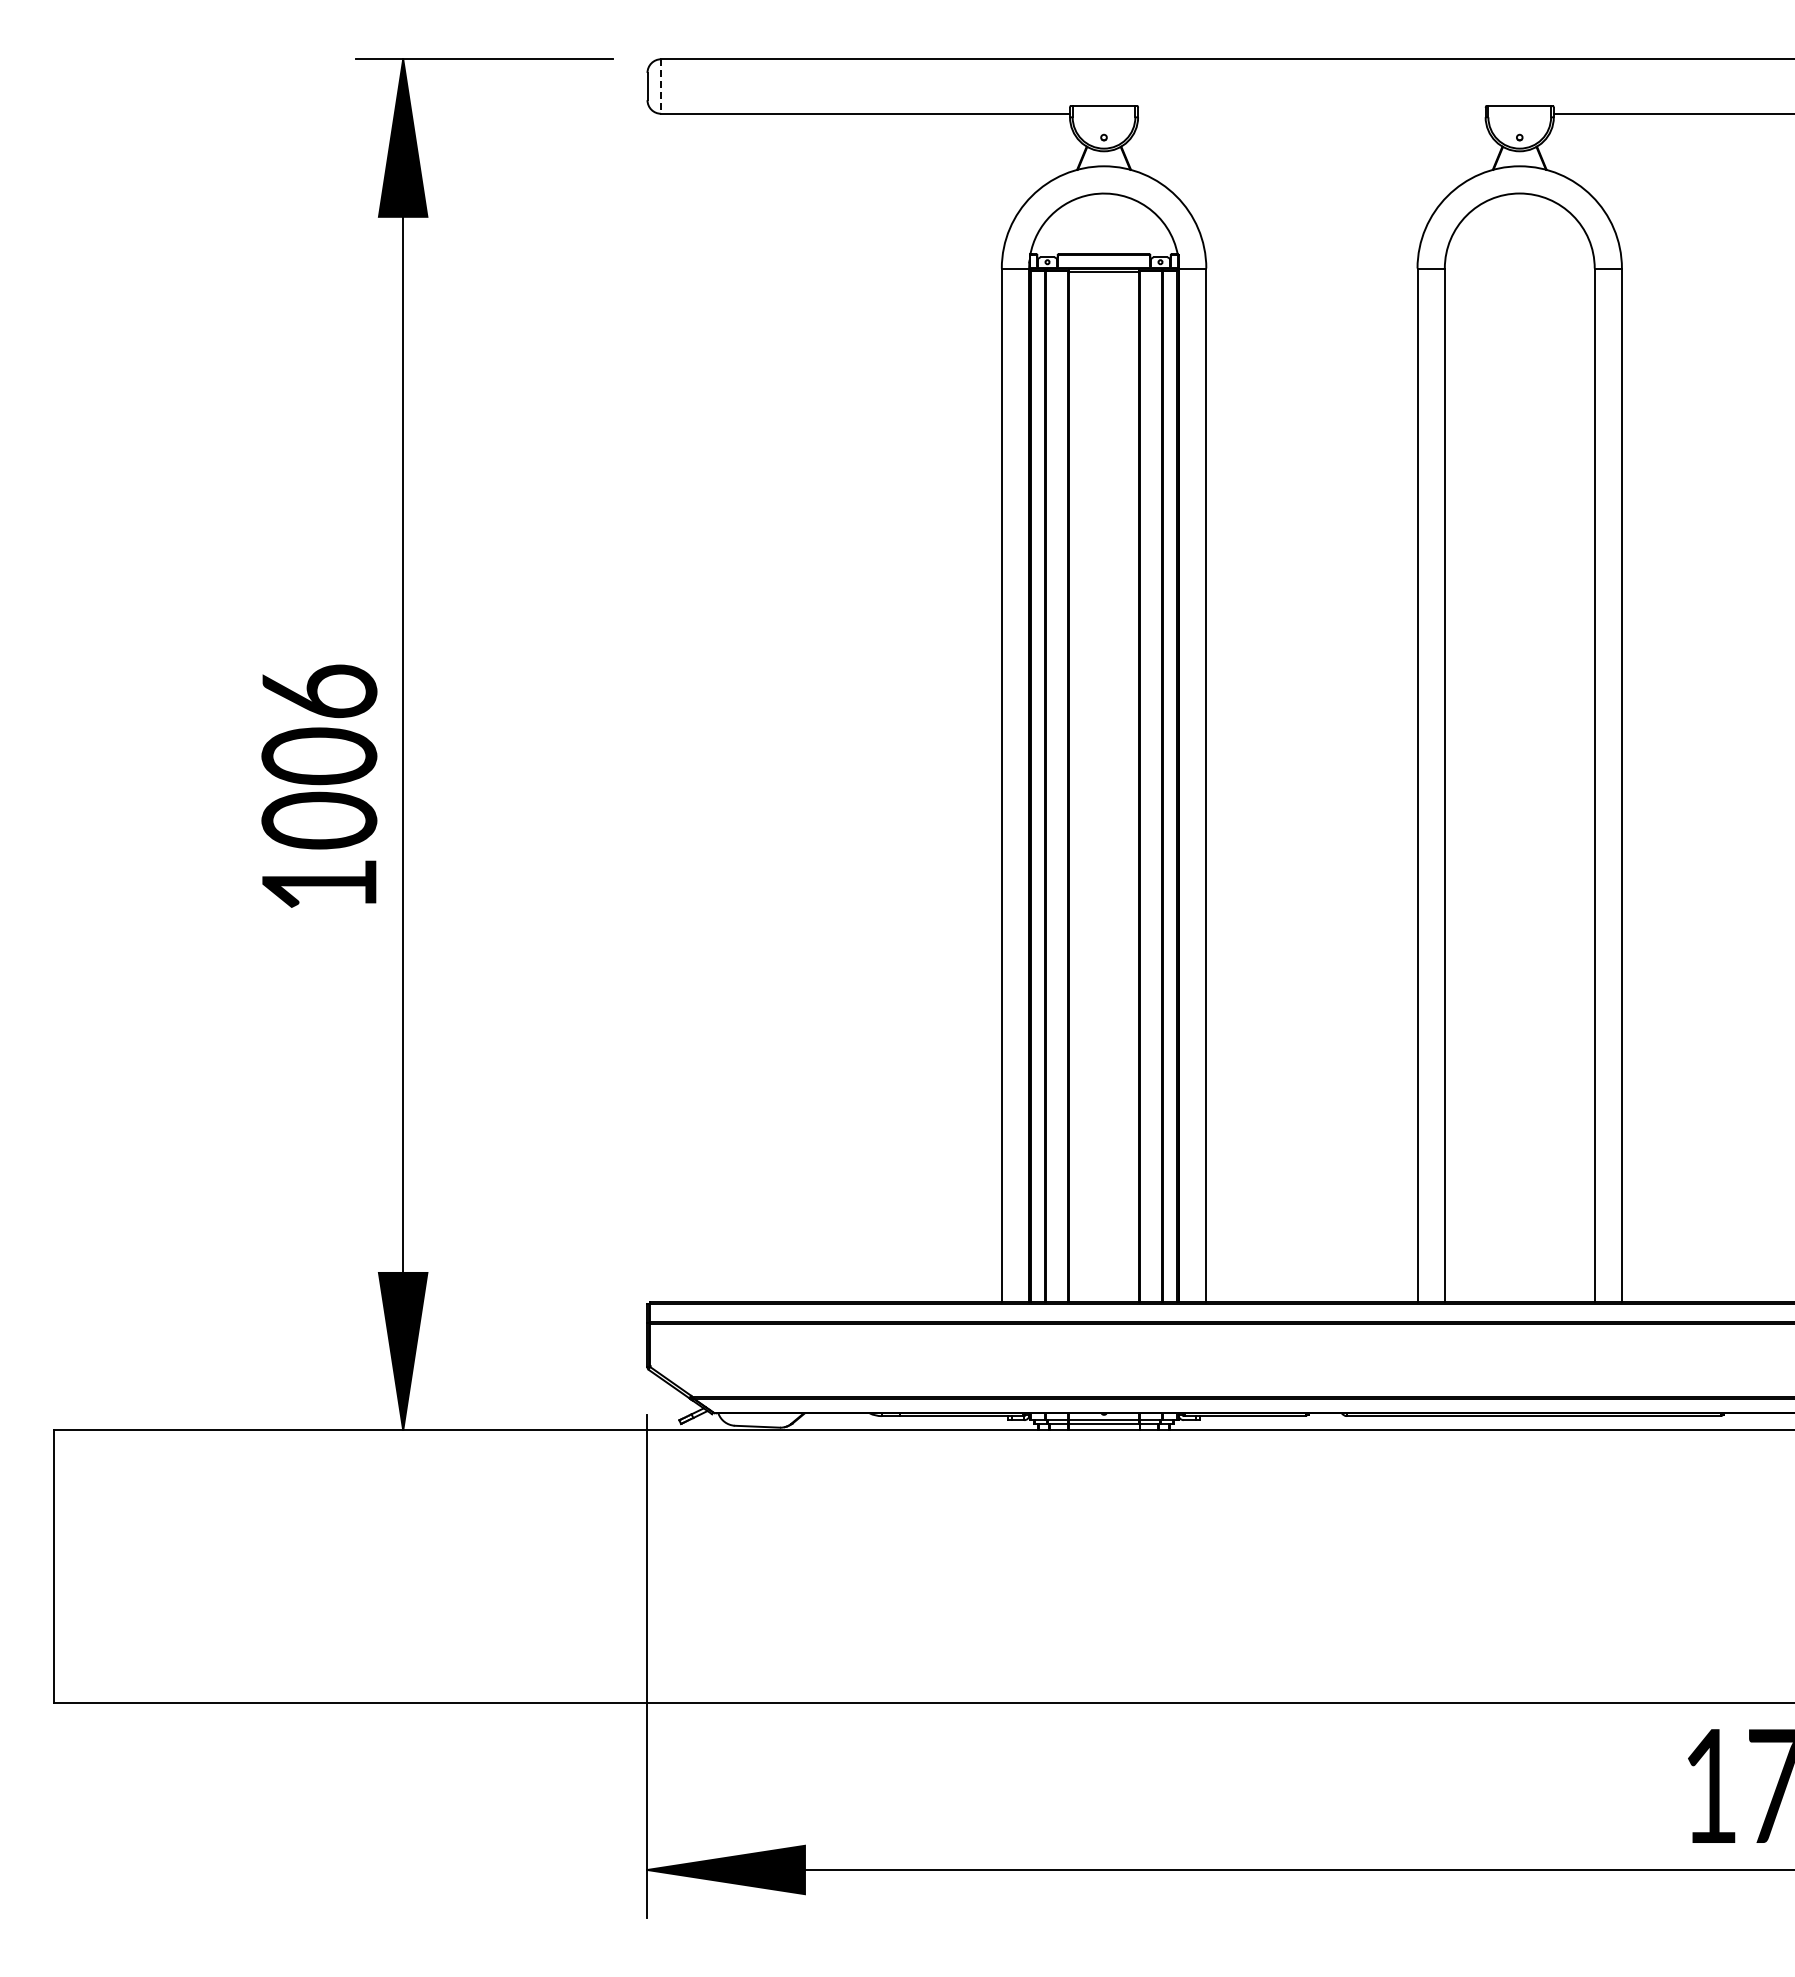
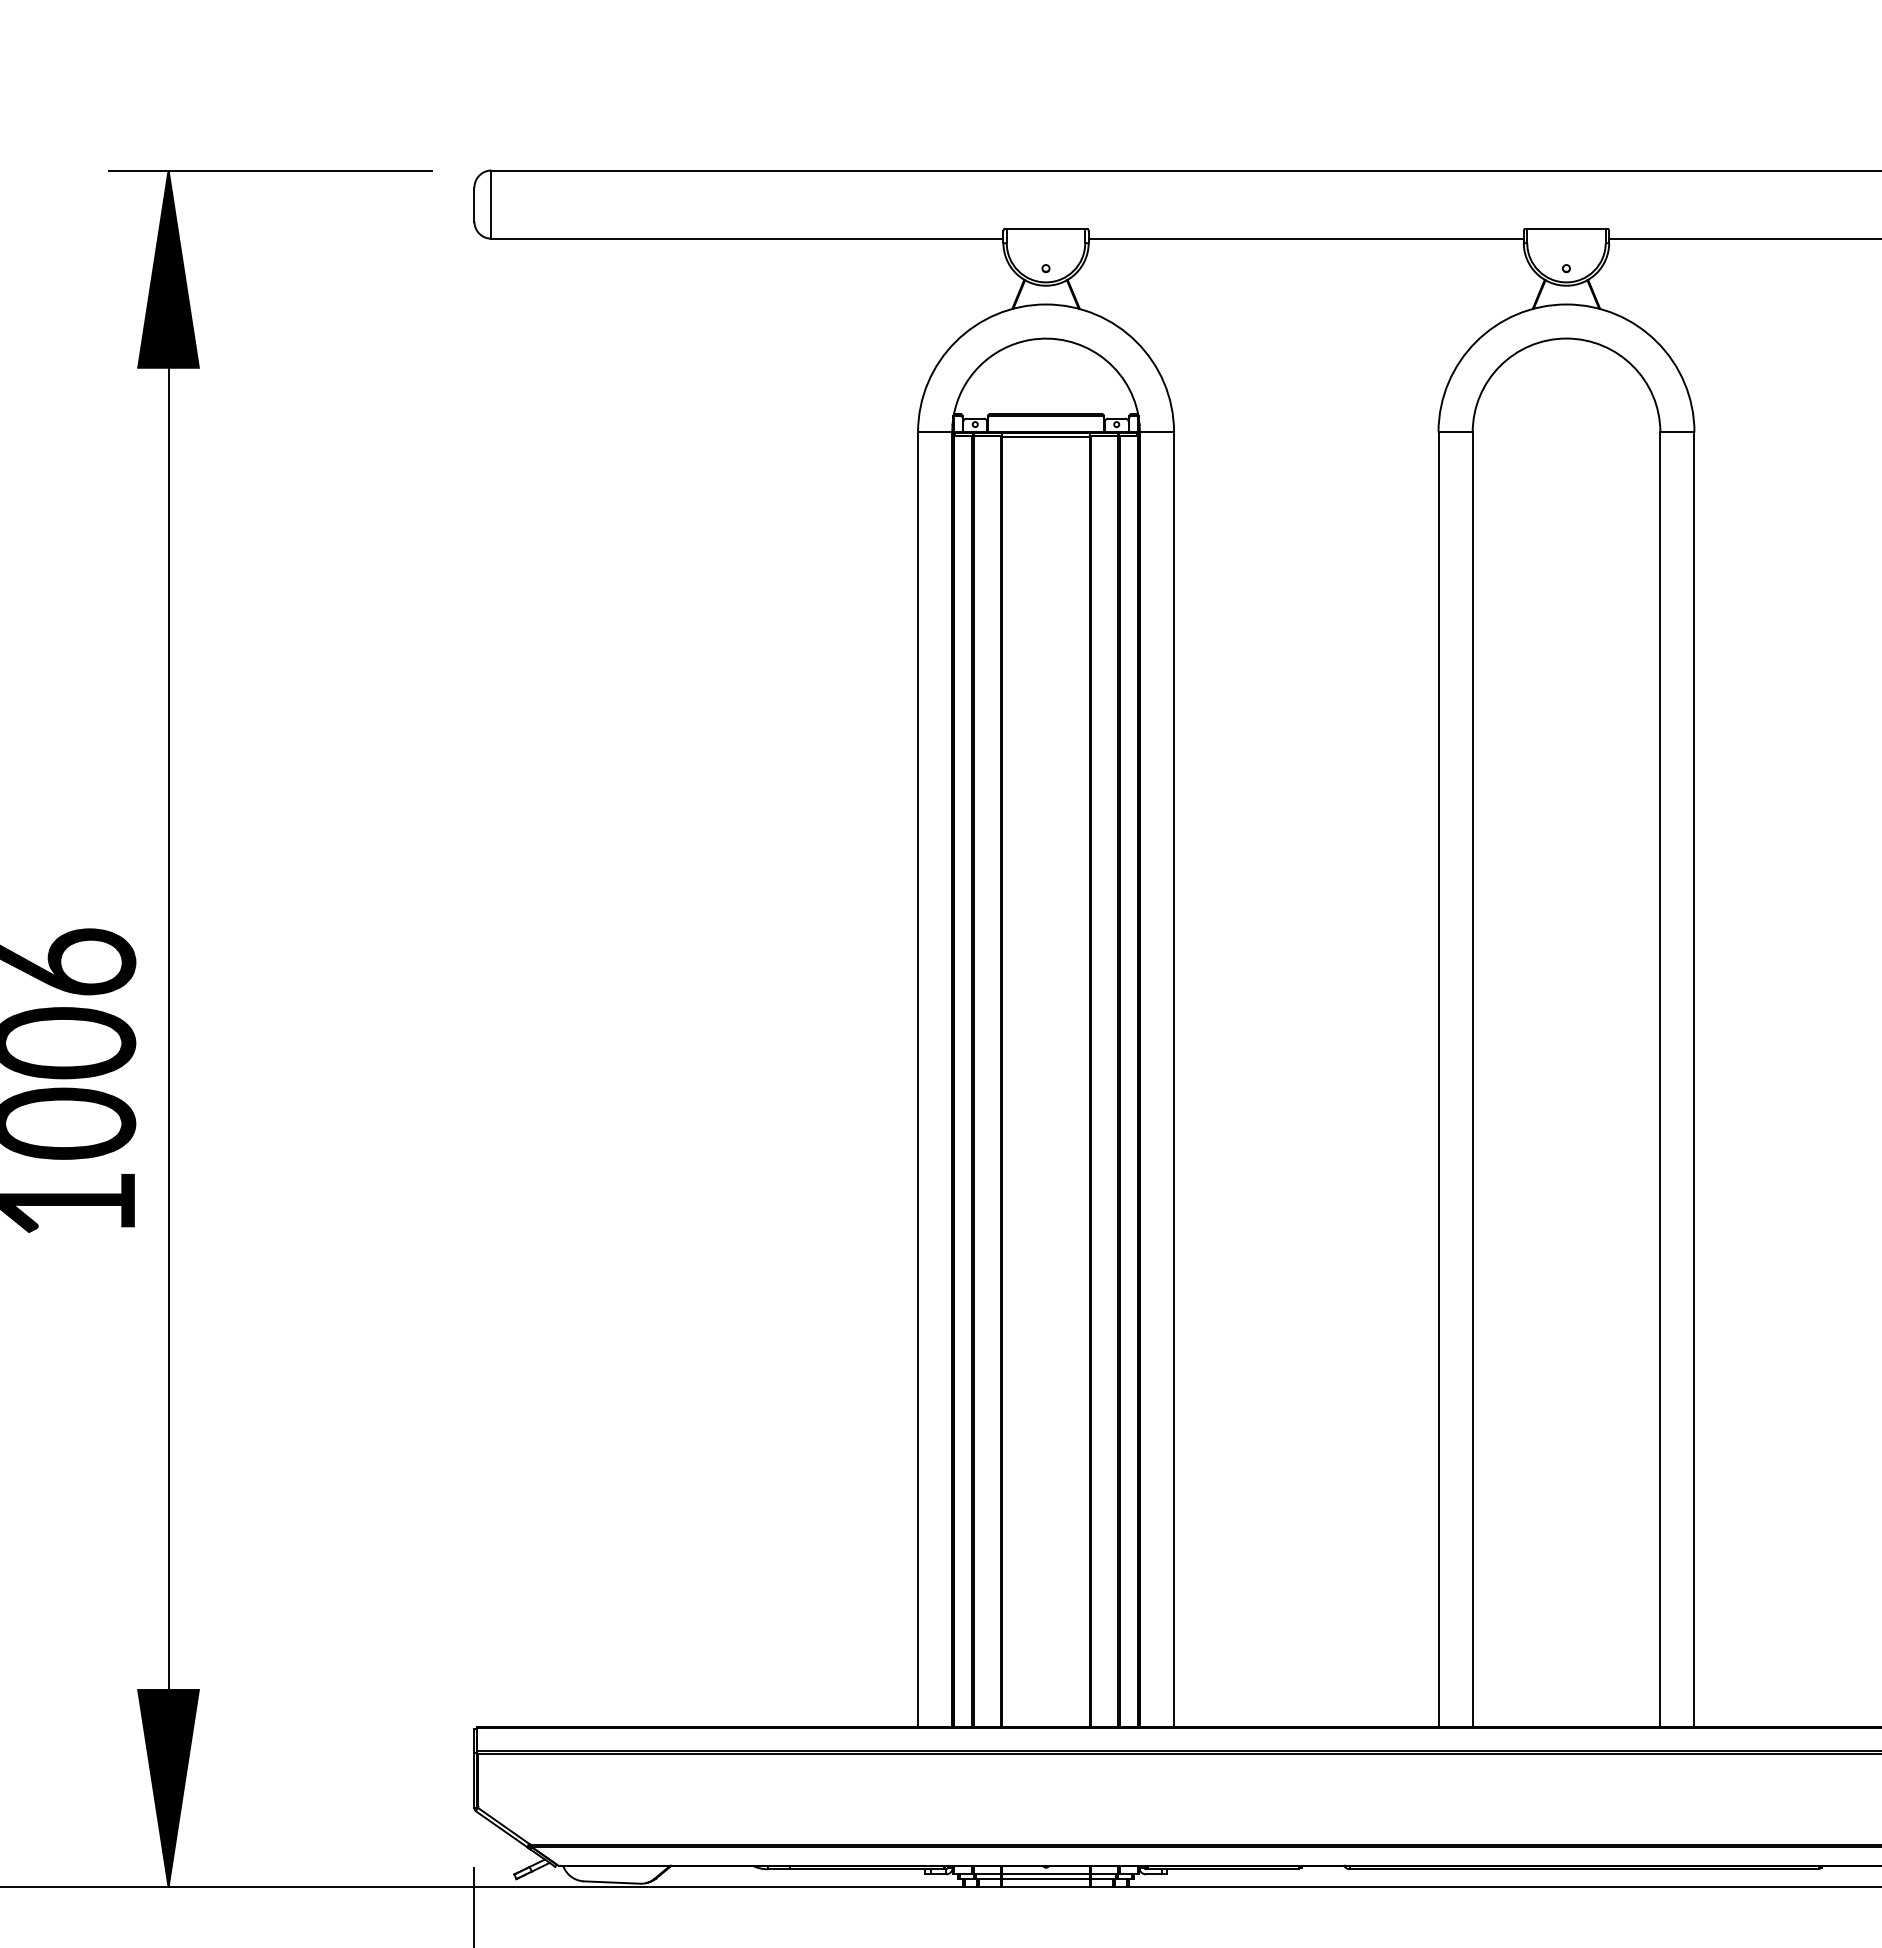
line: (661, 87) -> (491, 205), dashed -> solid
line: (1311, 113) -> (1305, 238), added

